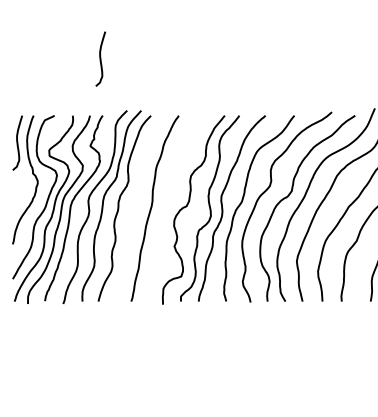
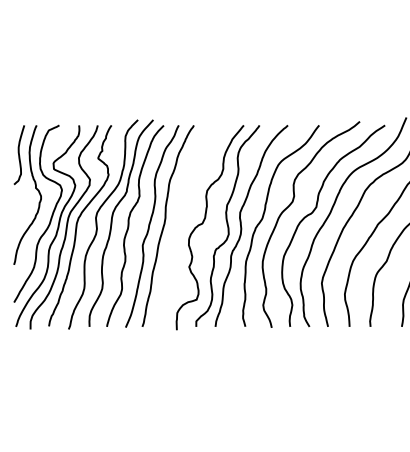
curve: (99, 59) -> (108, 64), removed
curve: (138, 208) -> (150, 225), added

